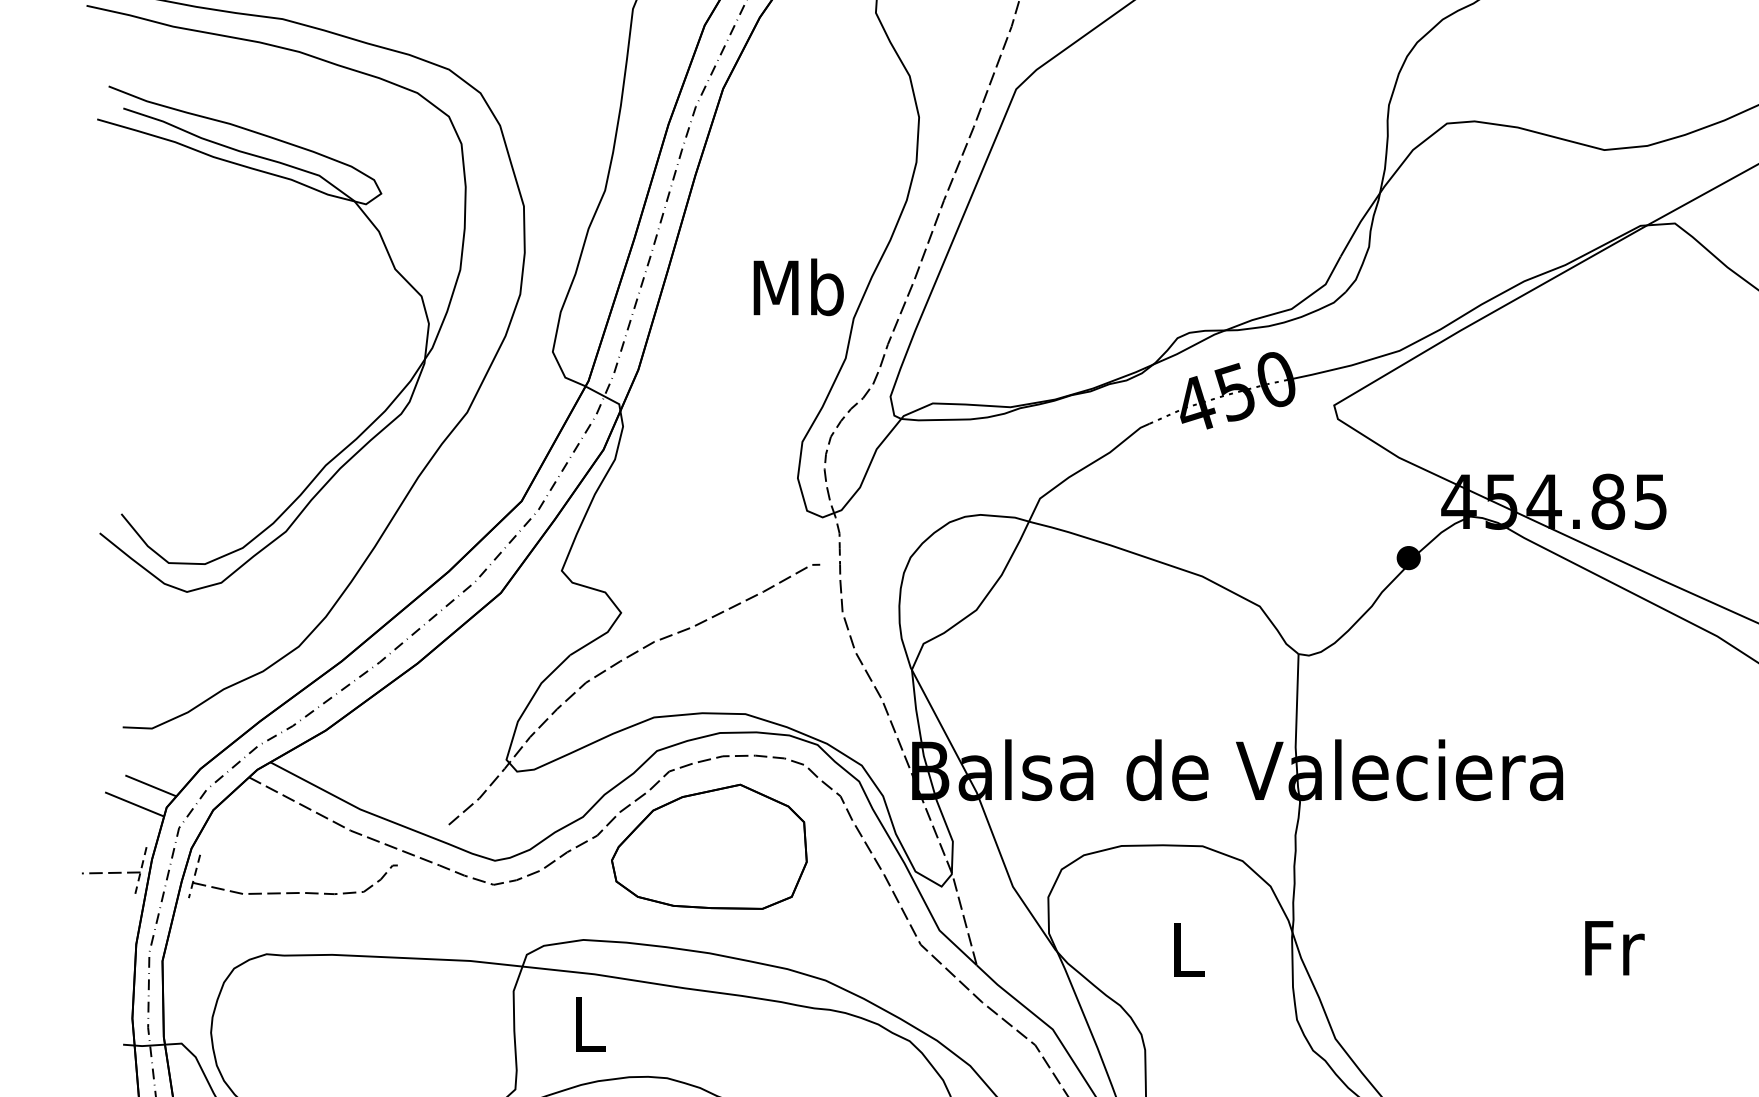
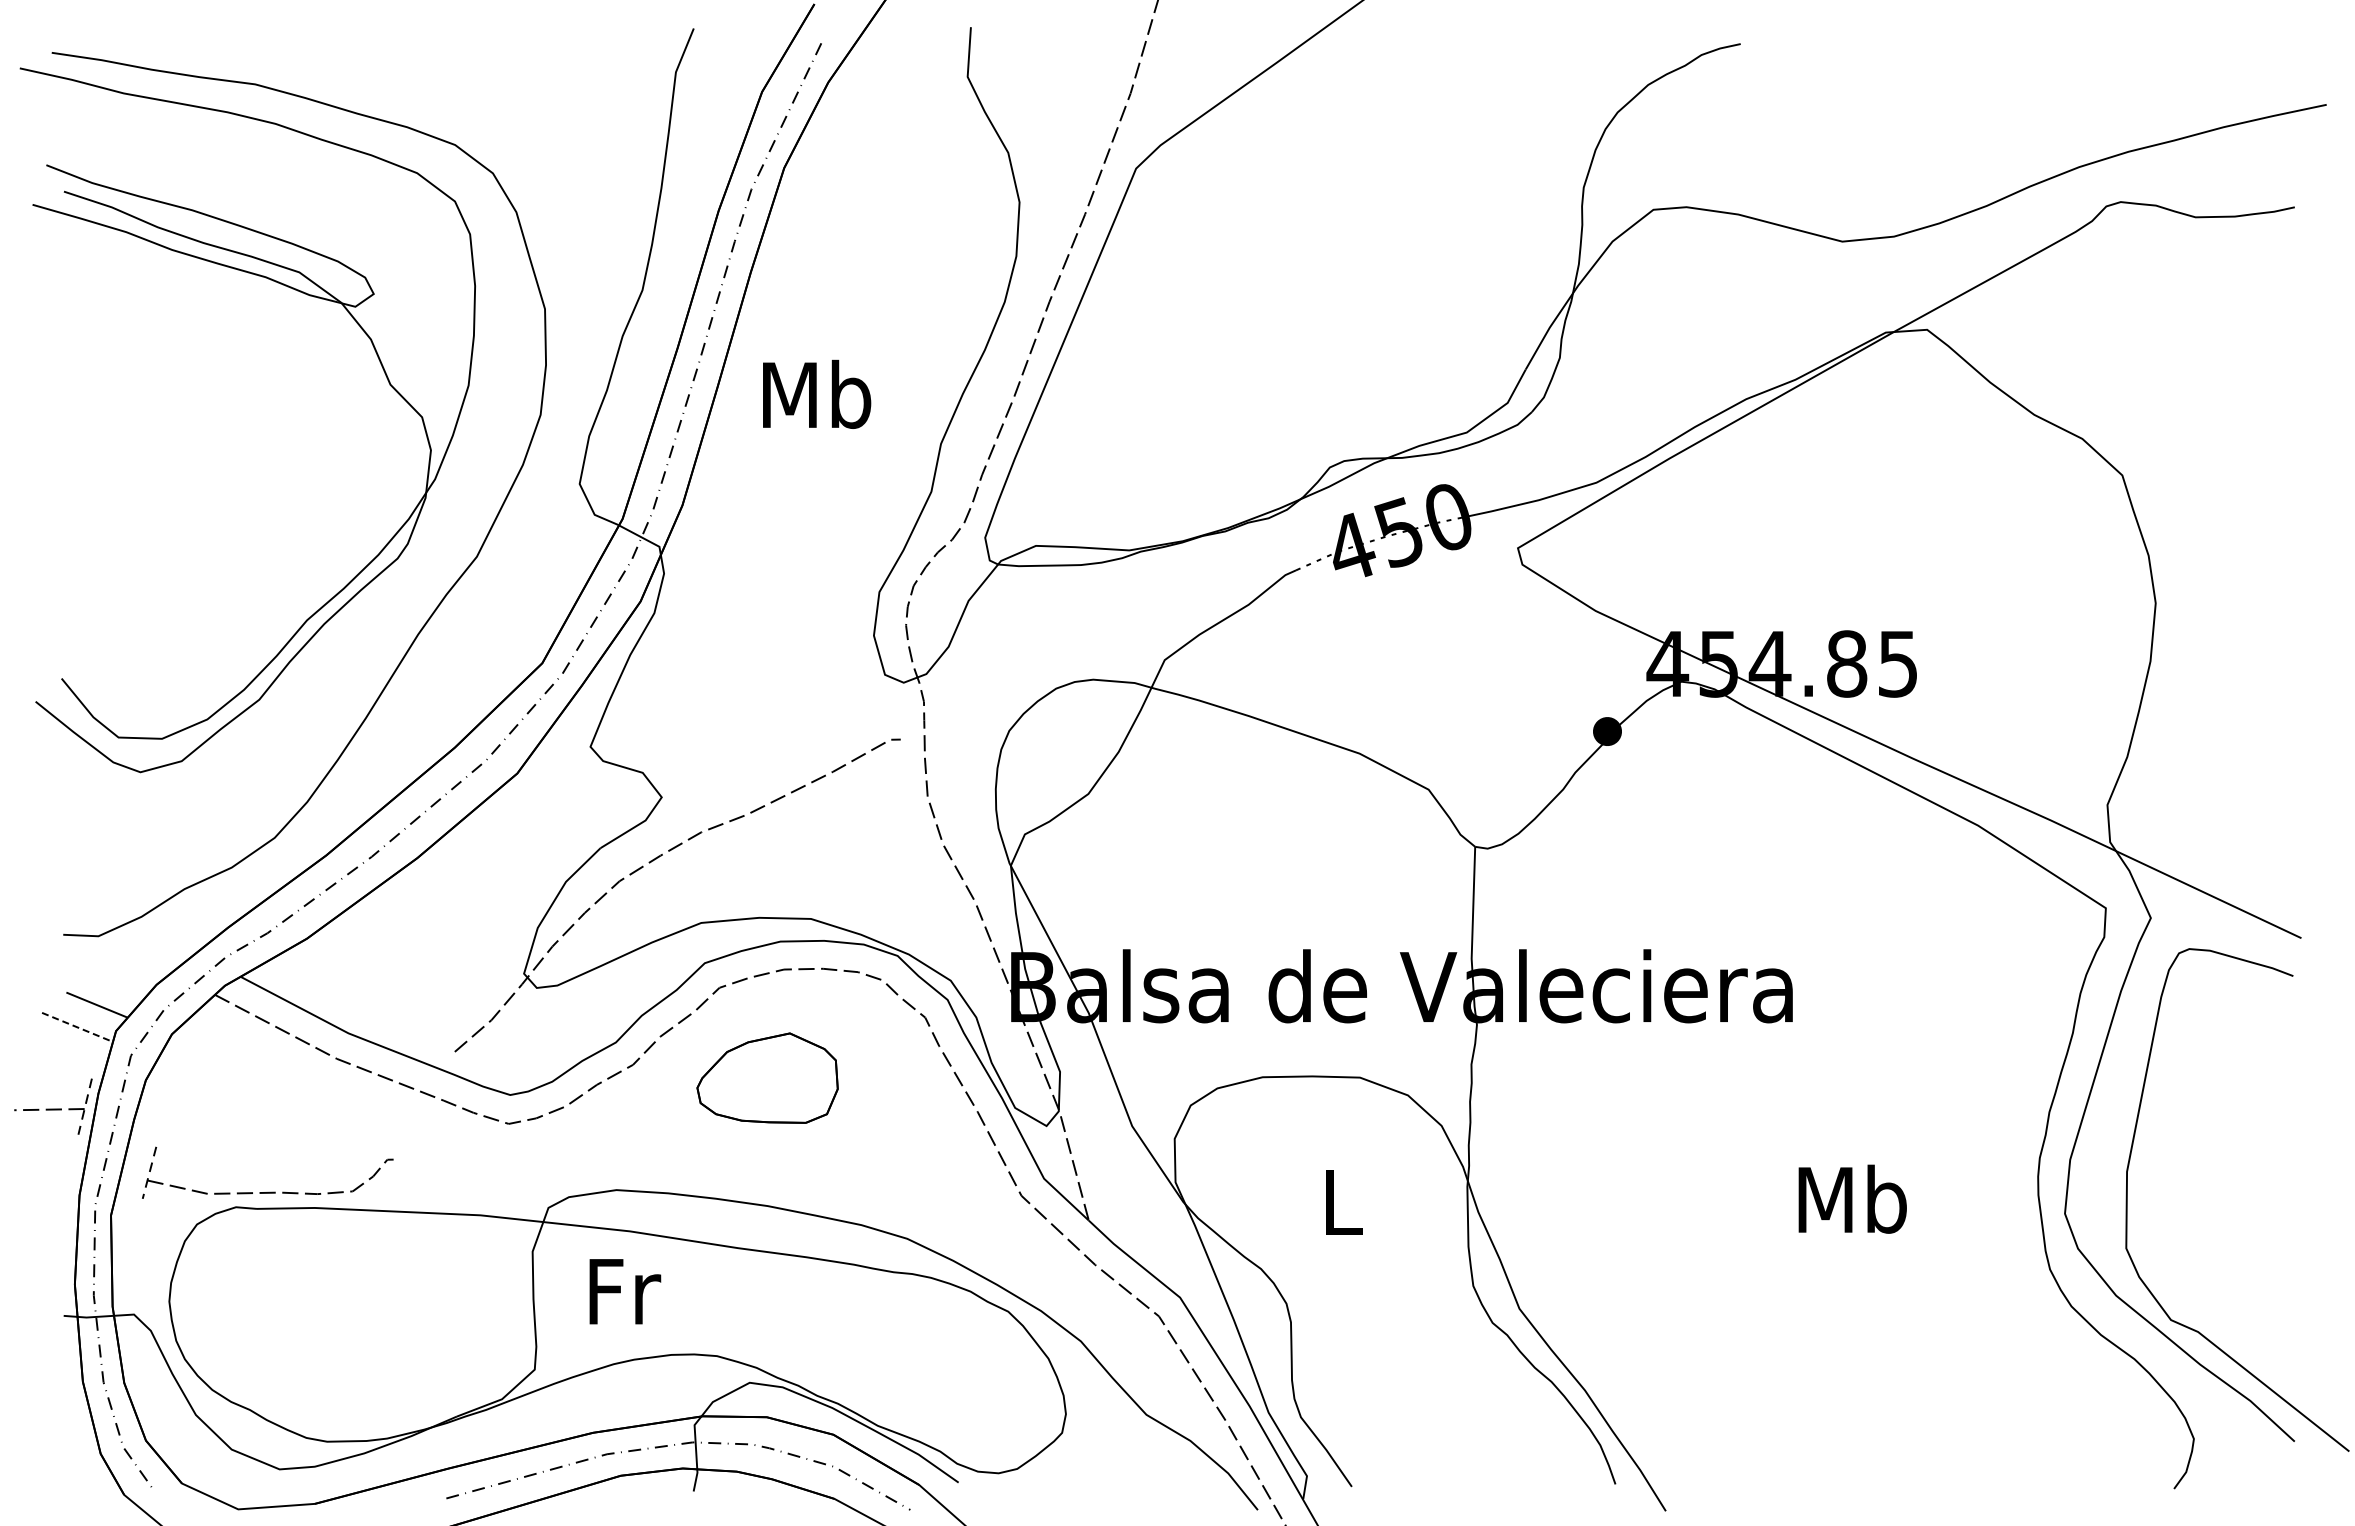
text: (799, 286) -> (817, 393), moved
line: (135, 804) -> (78, 1027), solid -> dashed
part: (709, 846) -> (767, 1077), size x0.6
part: (293, 891) -> (268, 1191), moved
text: (1612, 946) -> (1852, 1198), Fr -> Mb
text: (590, 1024) -> (625, 1291), L -> Fr

